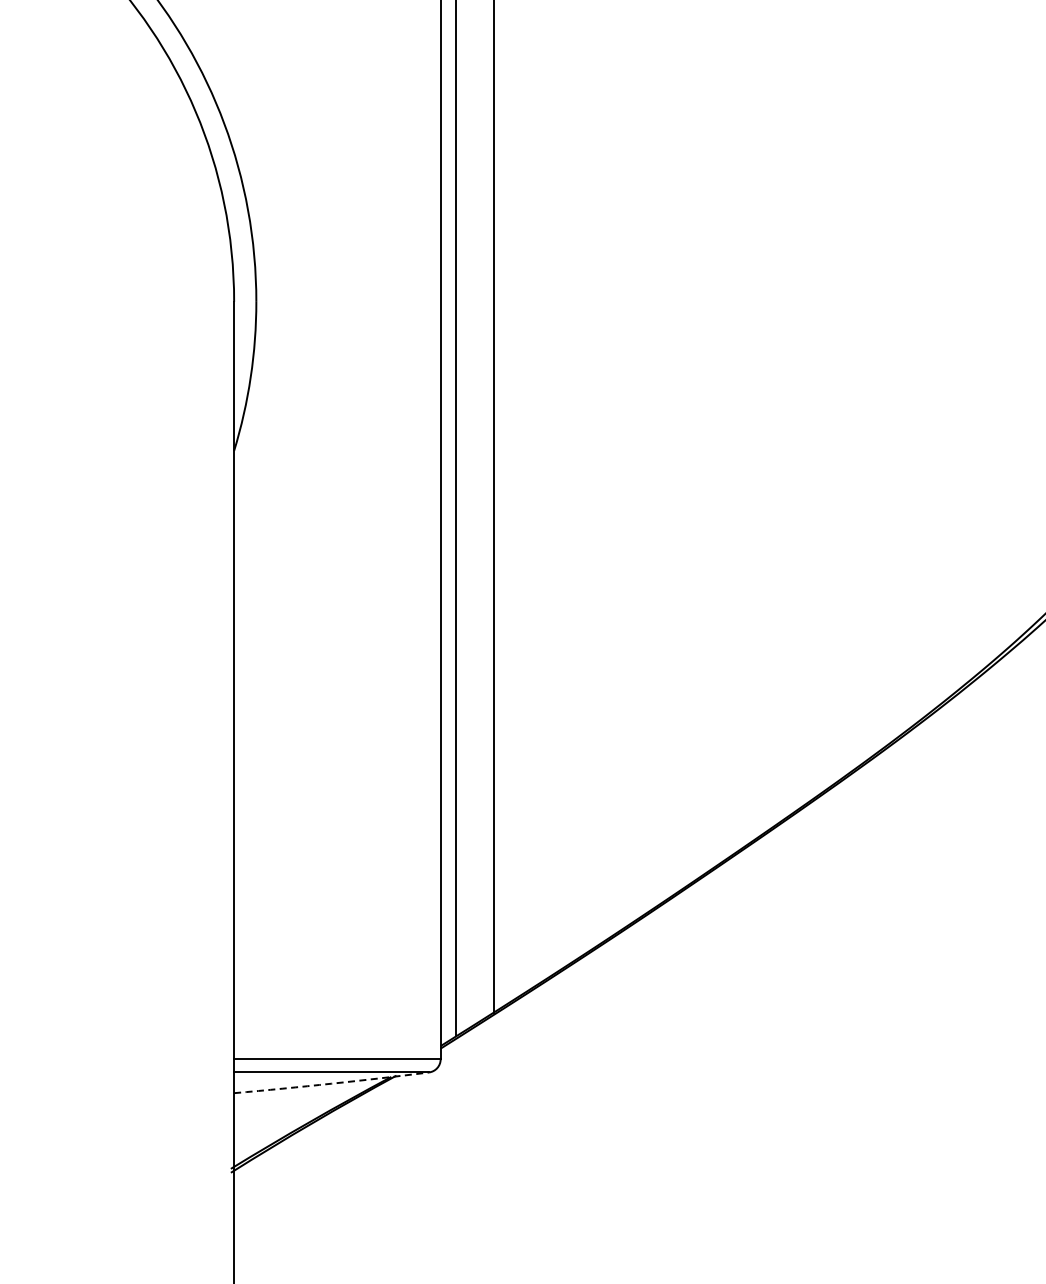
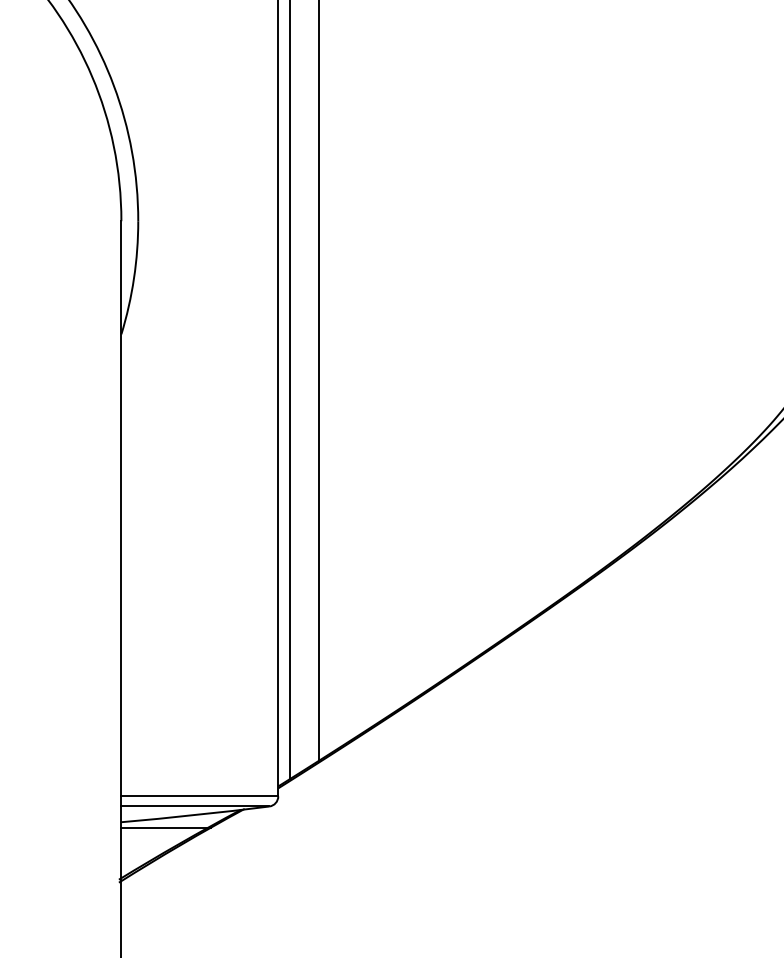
arc: (331, 1083) -> (195, 814), dashed -> solid
line: (293, 1101) -> (166, 828), added

